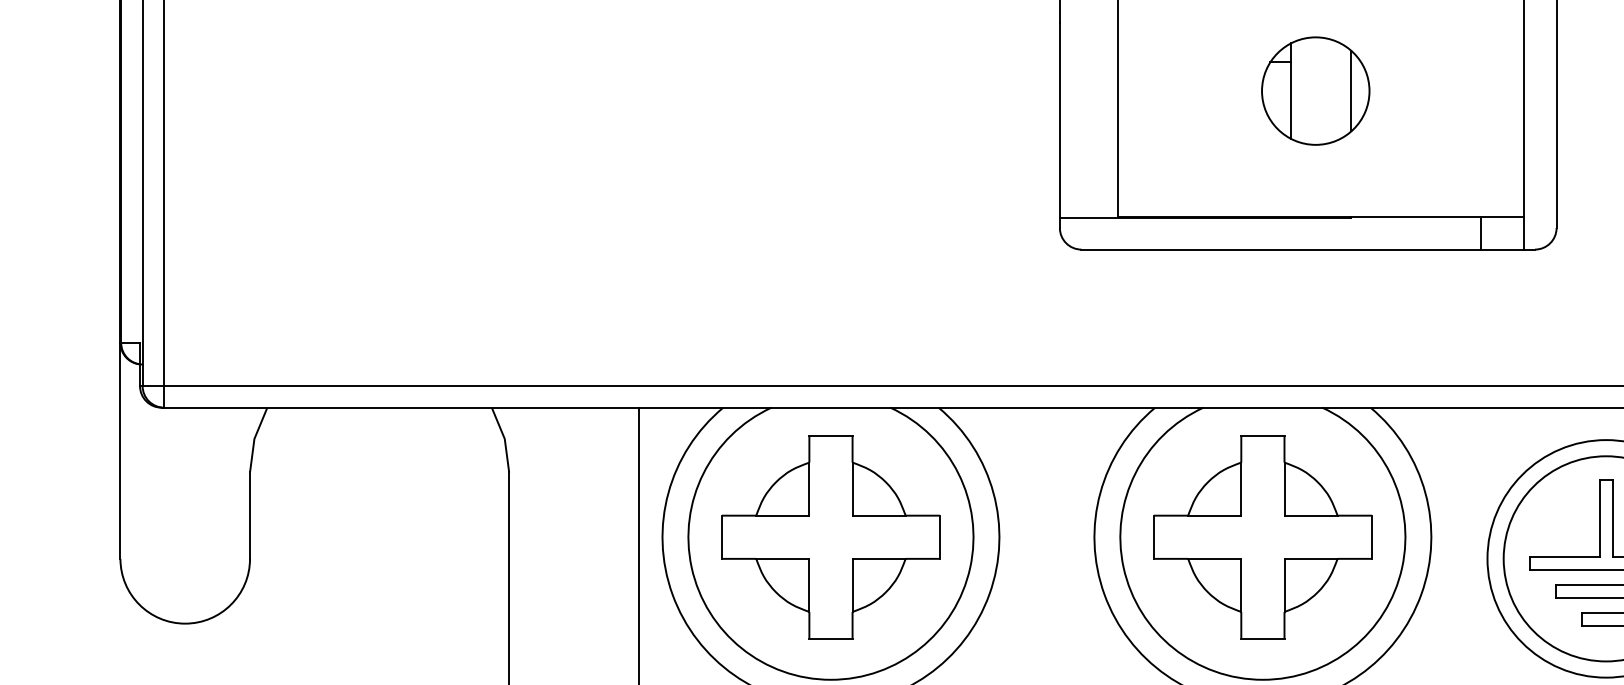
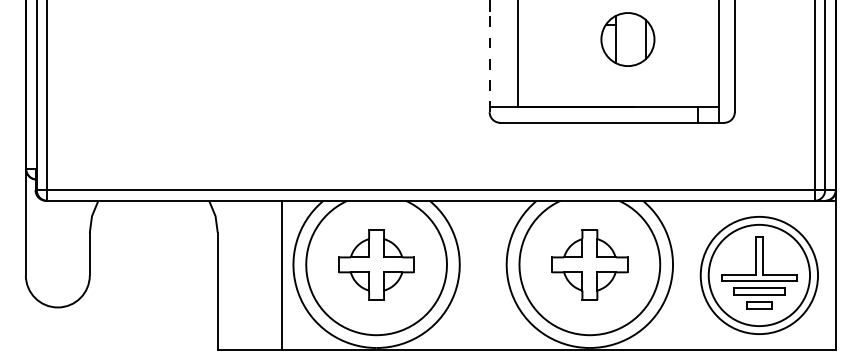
part: (1314, 90) -> (627, 39), moved
line: (1059, 125) -> (489, 61), solid -> dashed
part: (830, 536) -> (376, 264), size x0.7
part: (1262, 536) -> (589, 264), size x0.7

